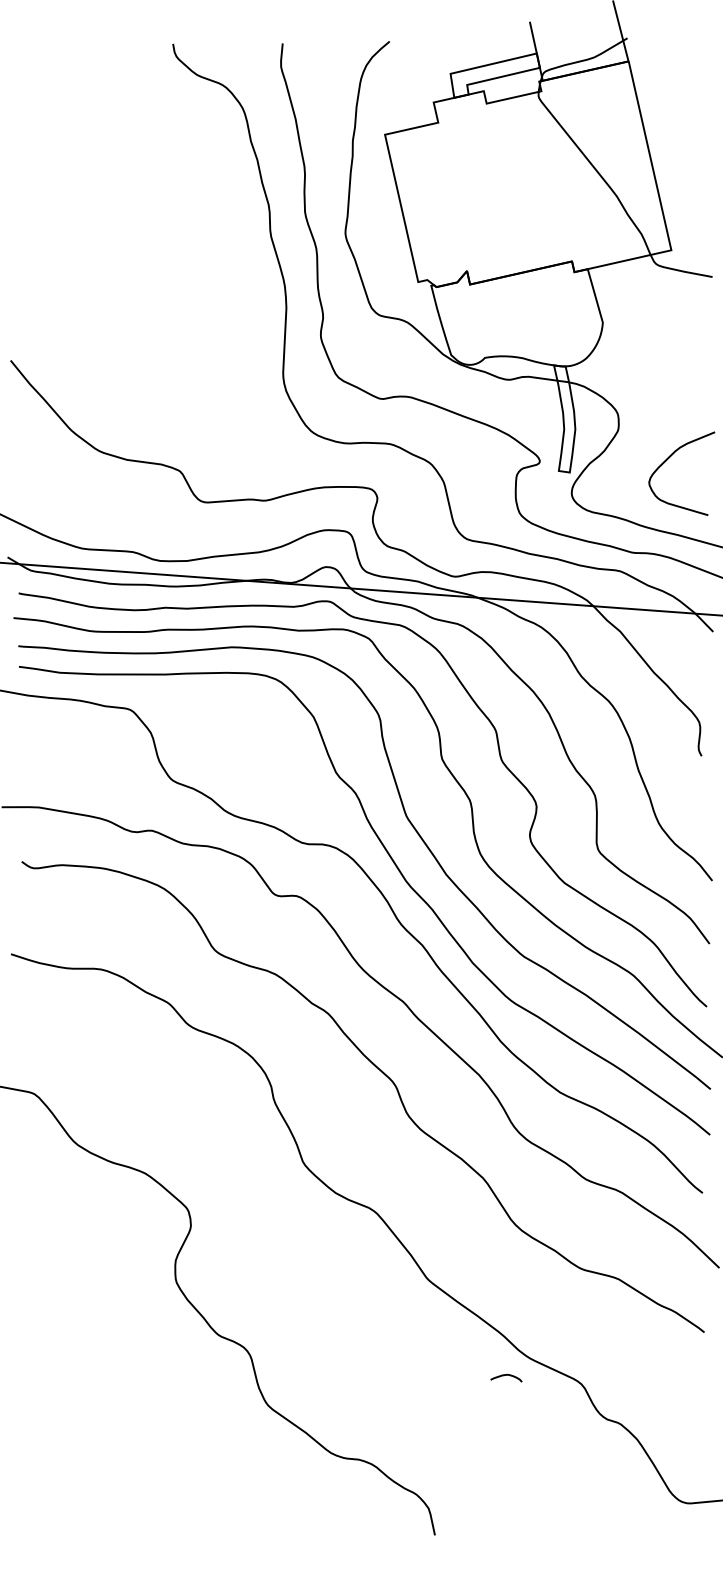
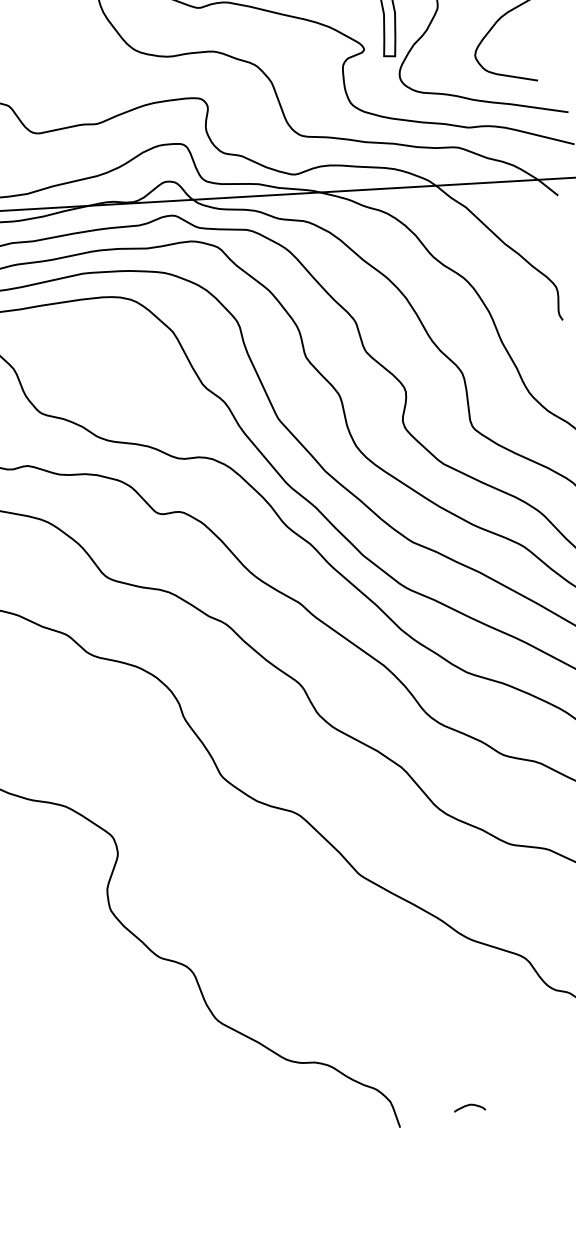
curve: (506, 1375) -> (469, 1105), moved

